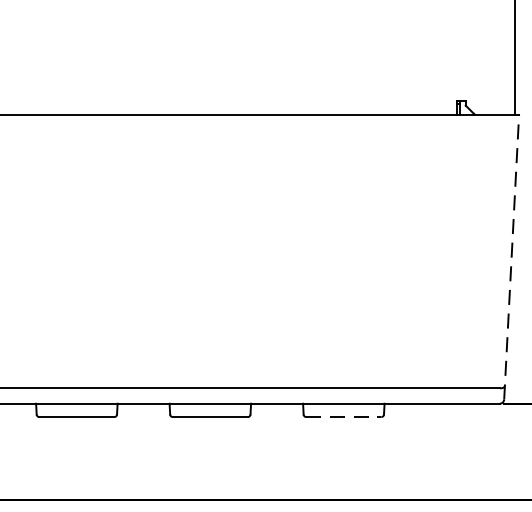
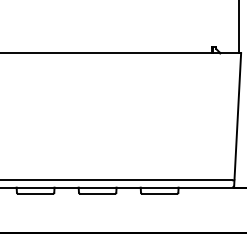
line: (511, 254) -> (237, 118), dashed -> solid
line: (345, 416) -> (160, 193), dashed -> solid

